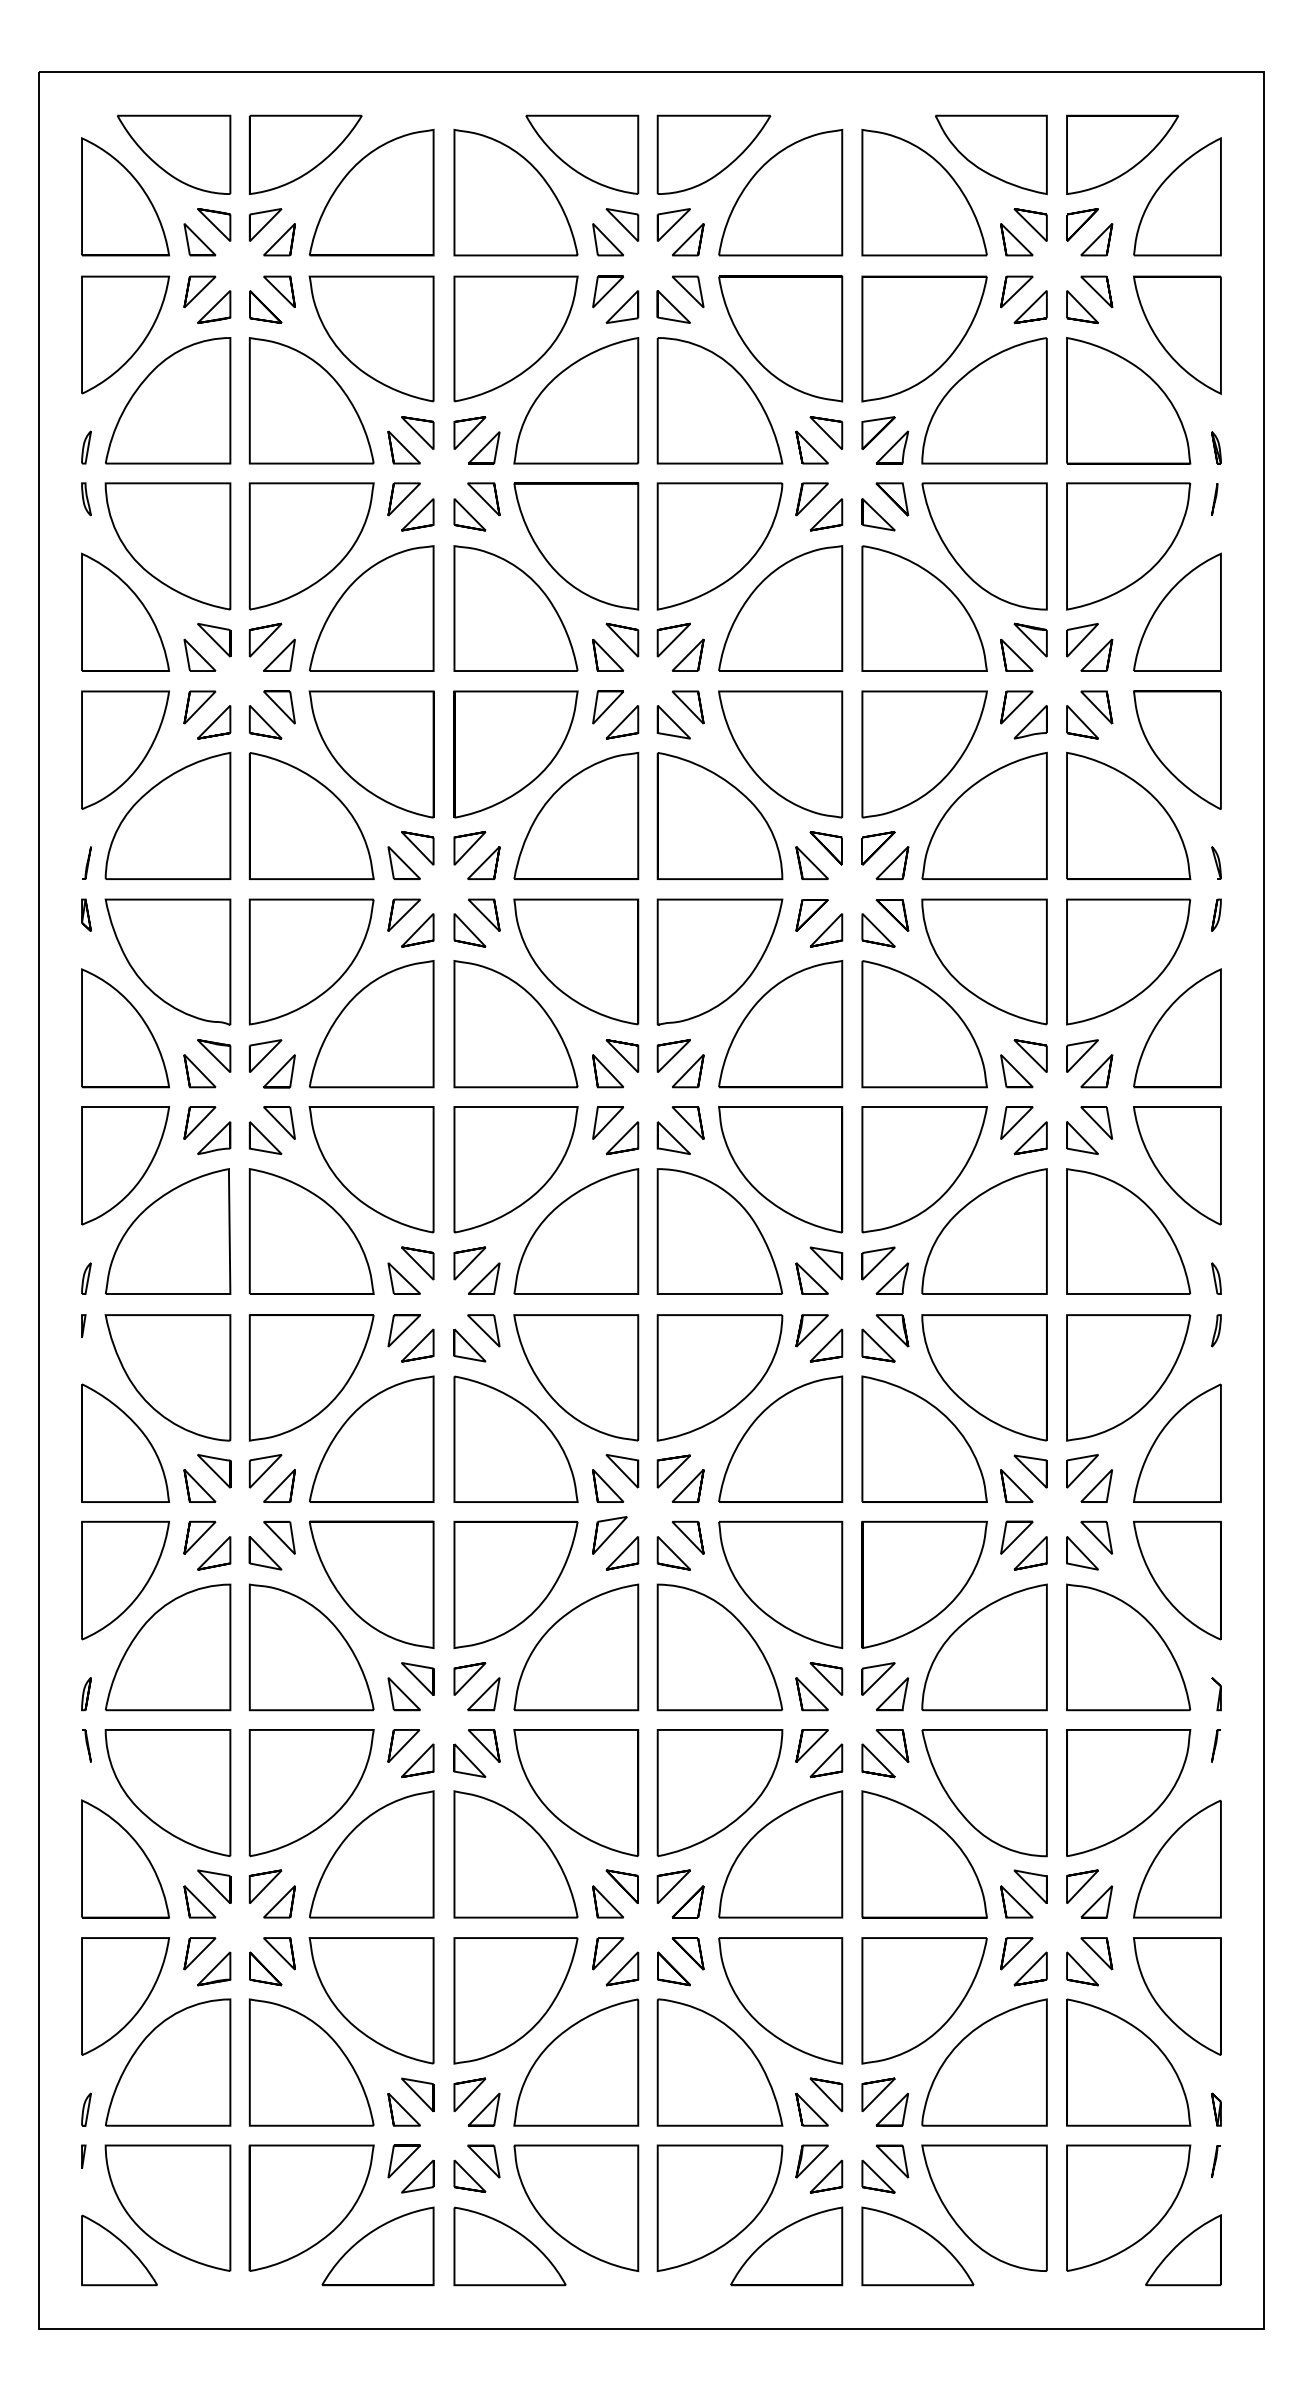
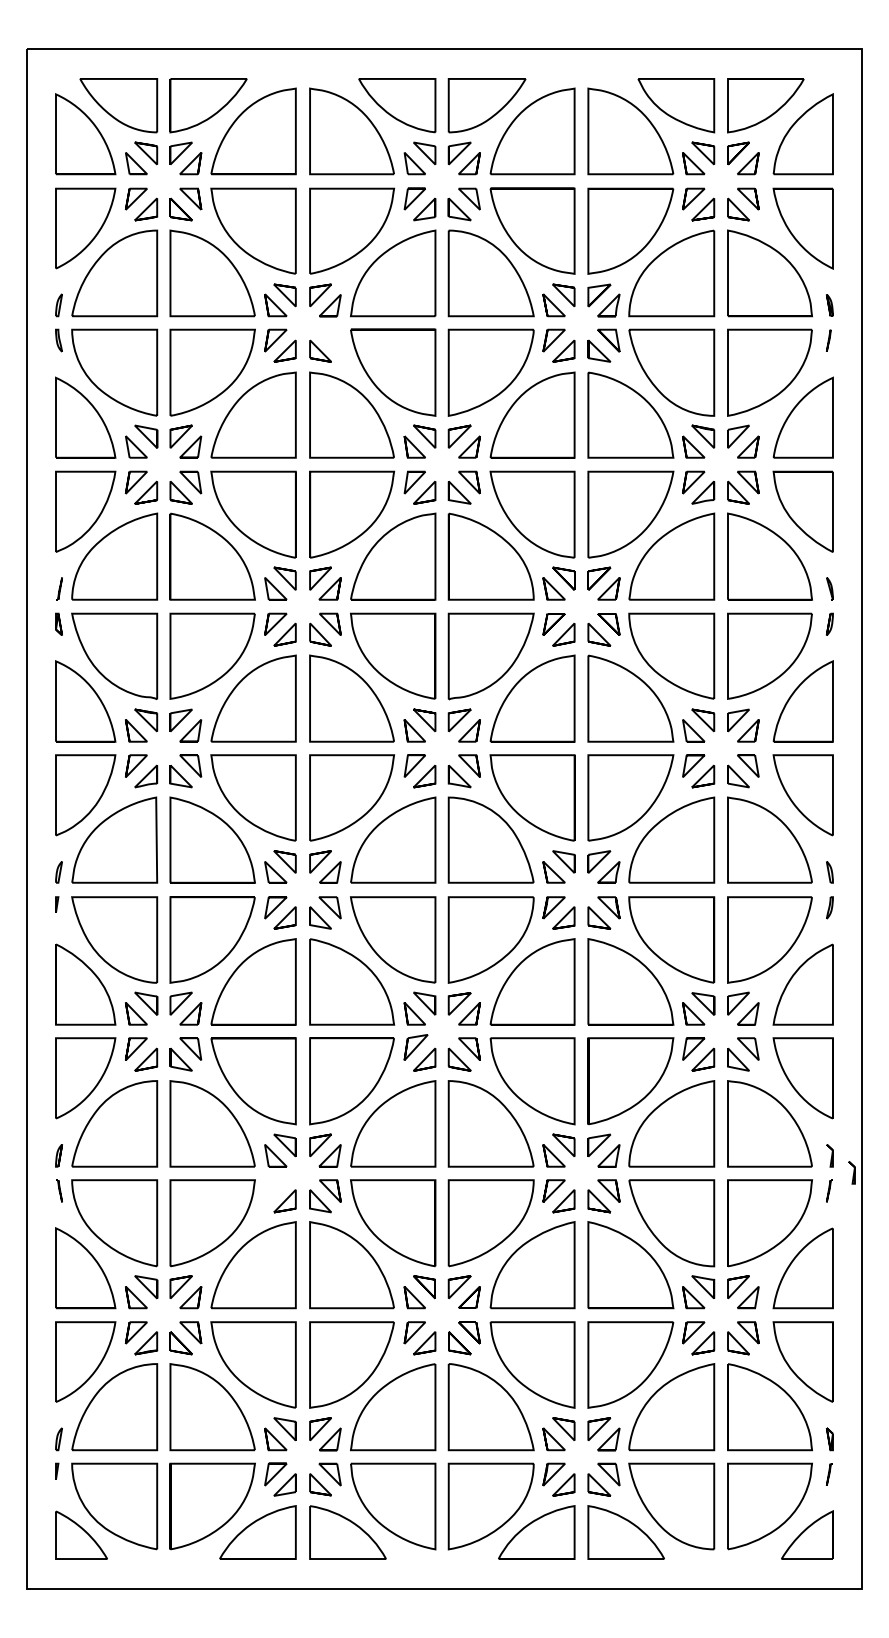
part: (482, 499) -> (329, 340), removed
part: (1248, 1718) -> (851, 1172), added
part: (403, 1745) -> (275, 1190), removed

